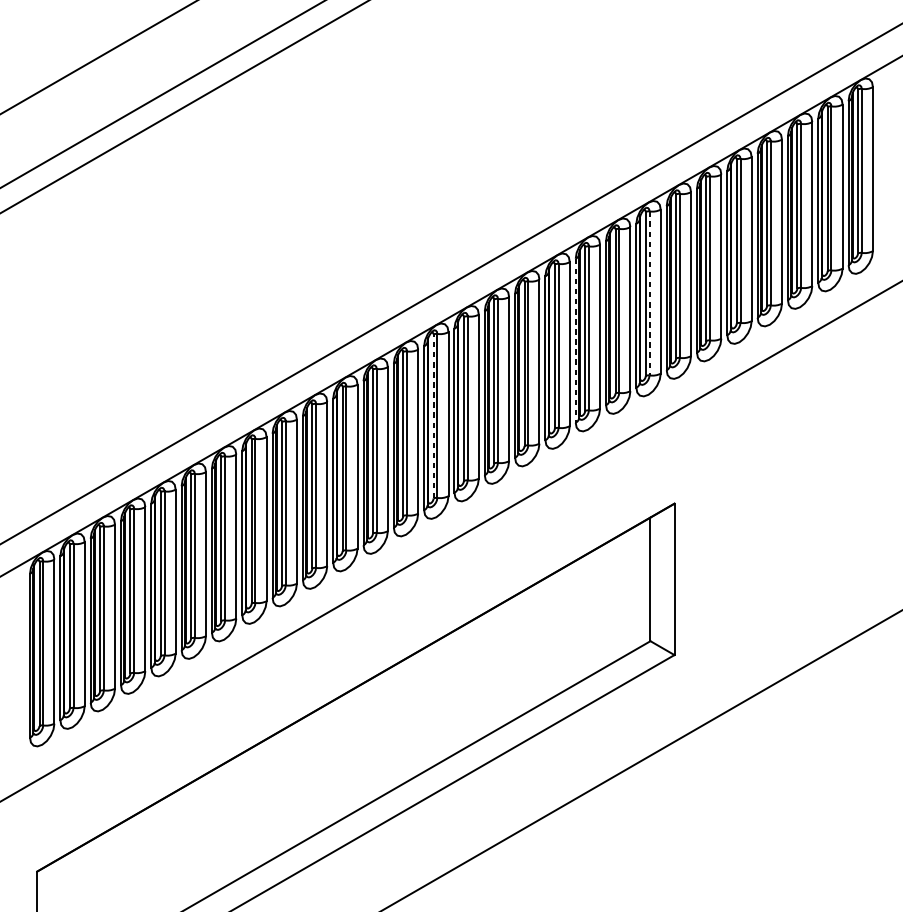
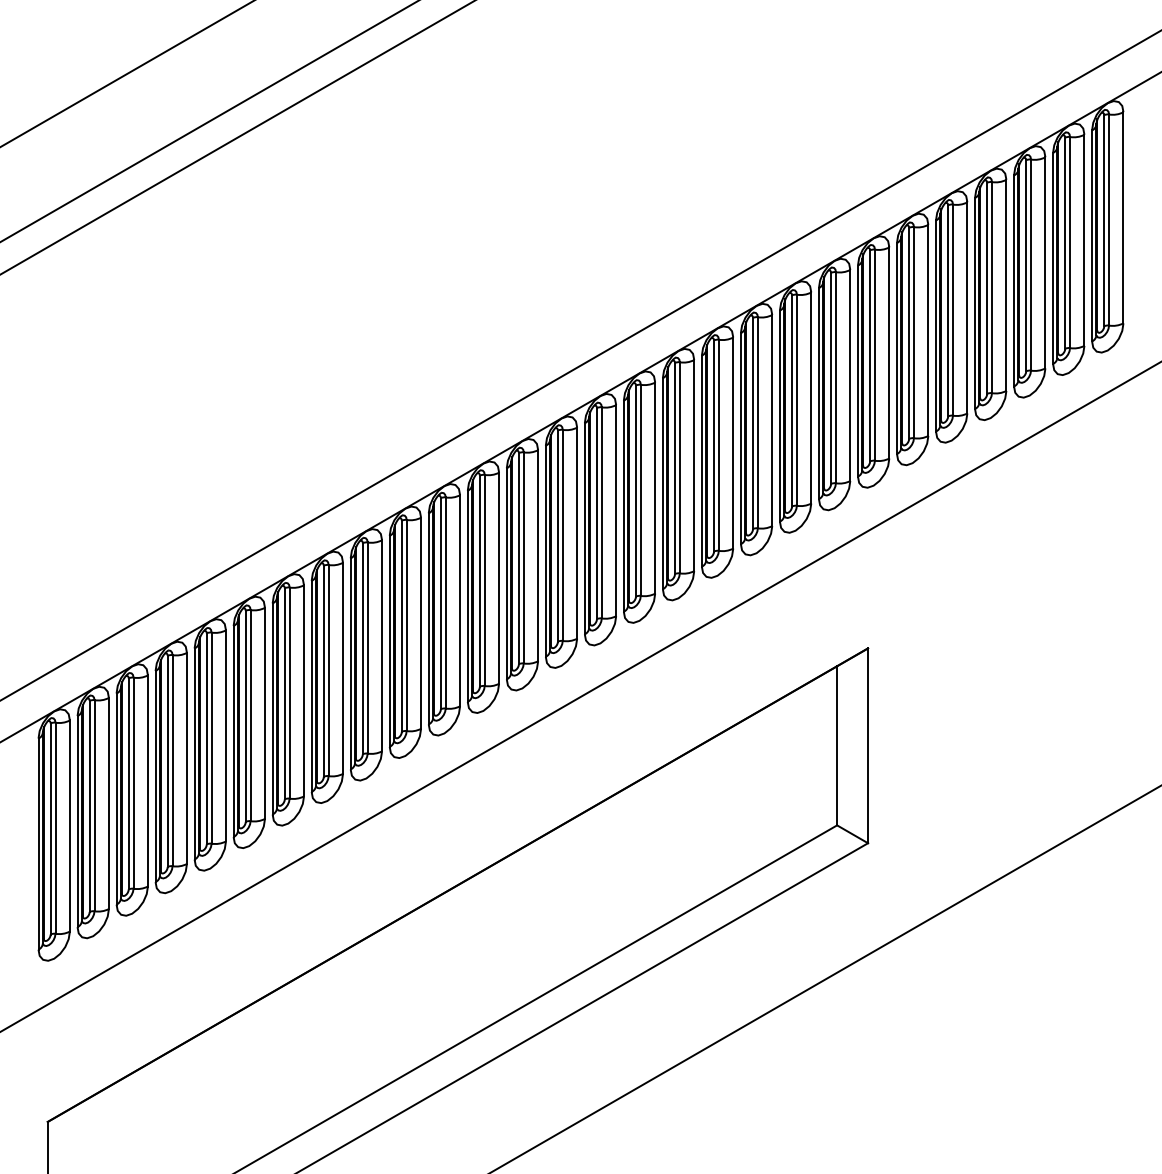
line: (649, 293) -> (835, 377), dashed -> solid
line: (575, 340) -> (740, 438), dashed -> solid
line: (433, 416) -> (557, 536), dashed -> solid

